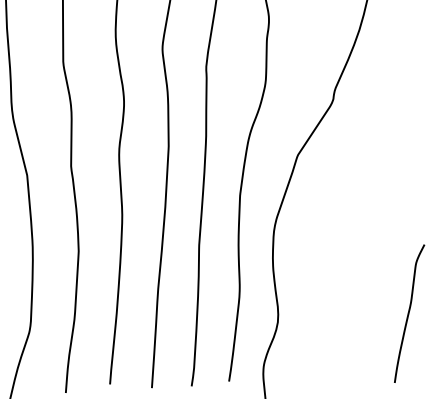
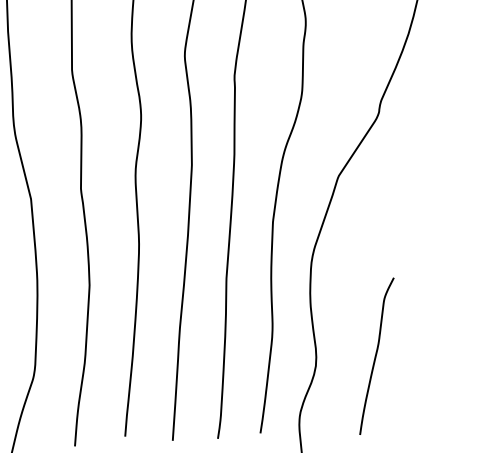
curve: (409, 313) -> (376, 356), moved

